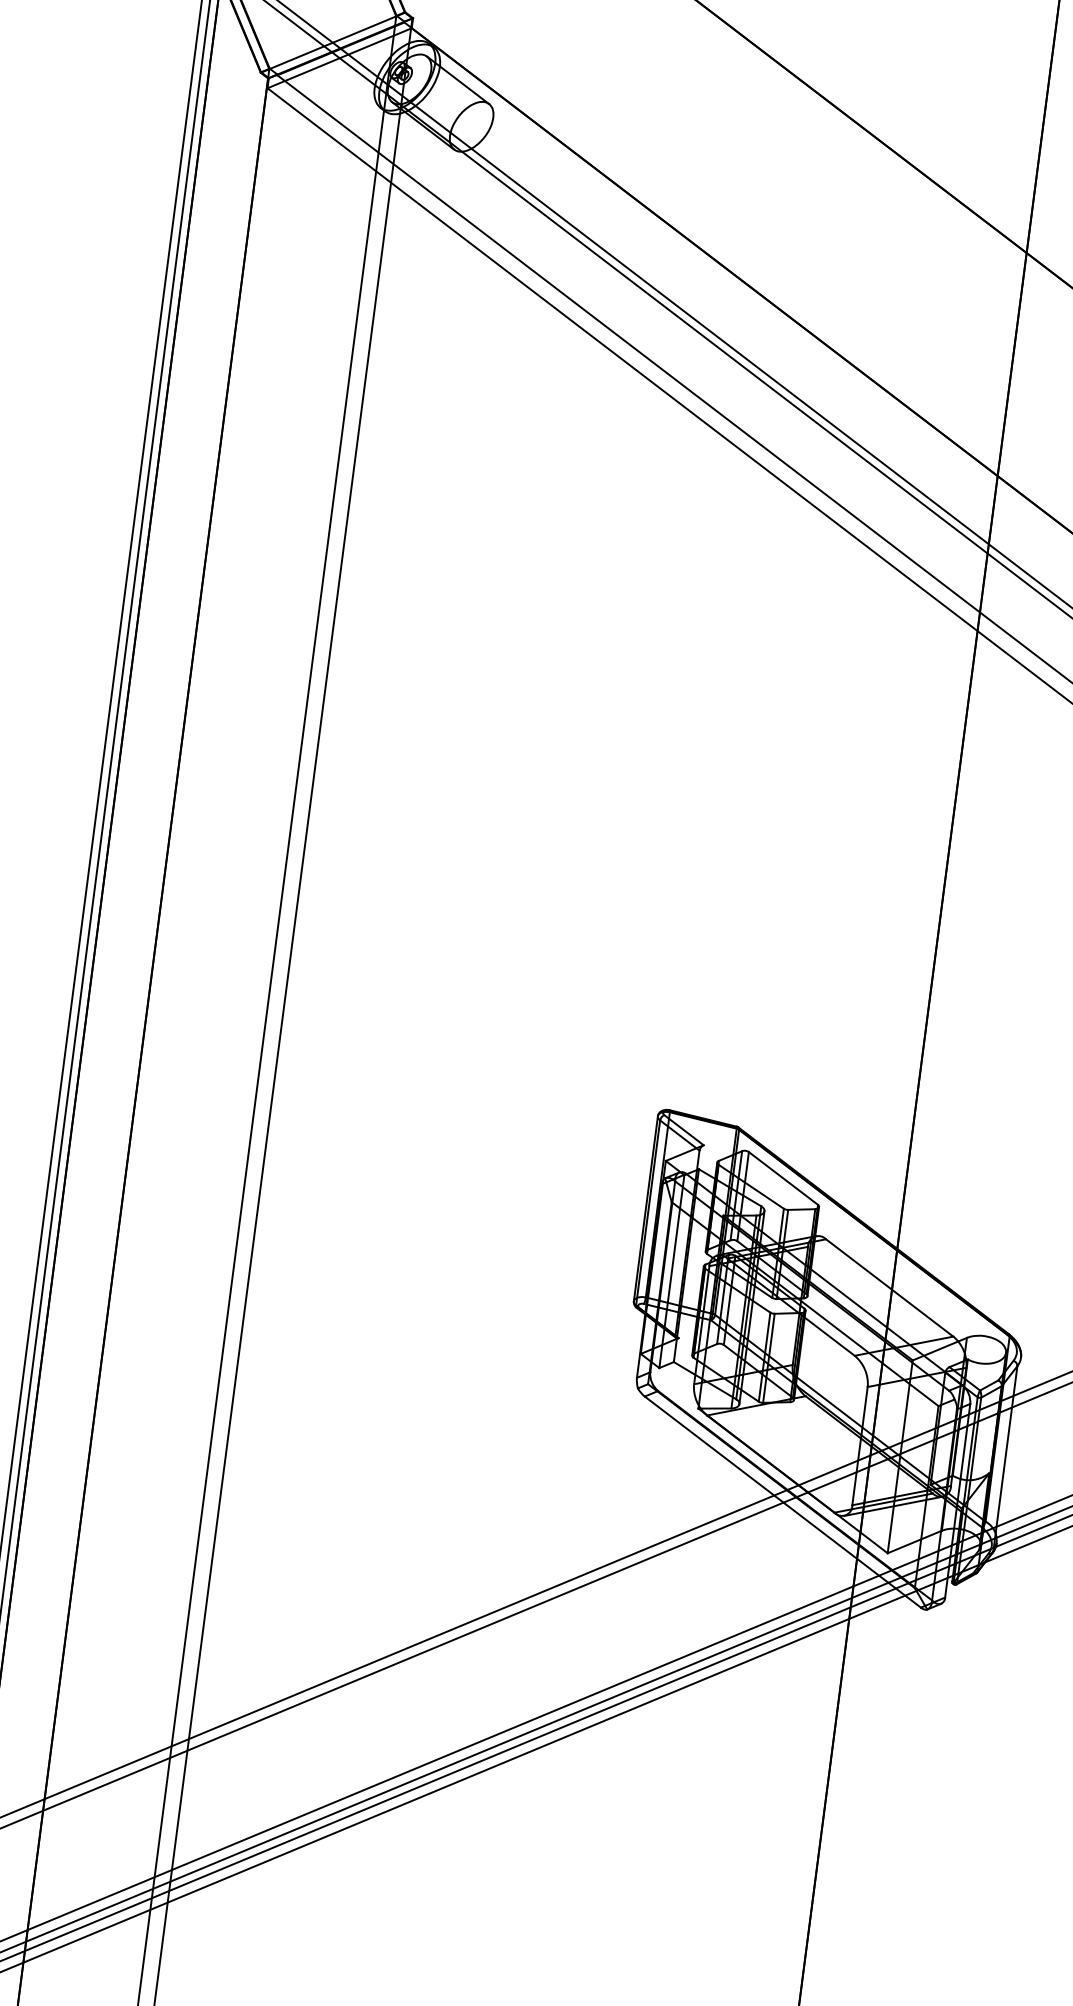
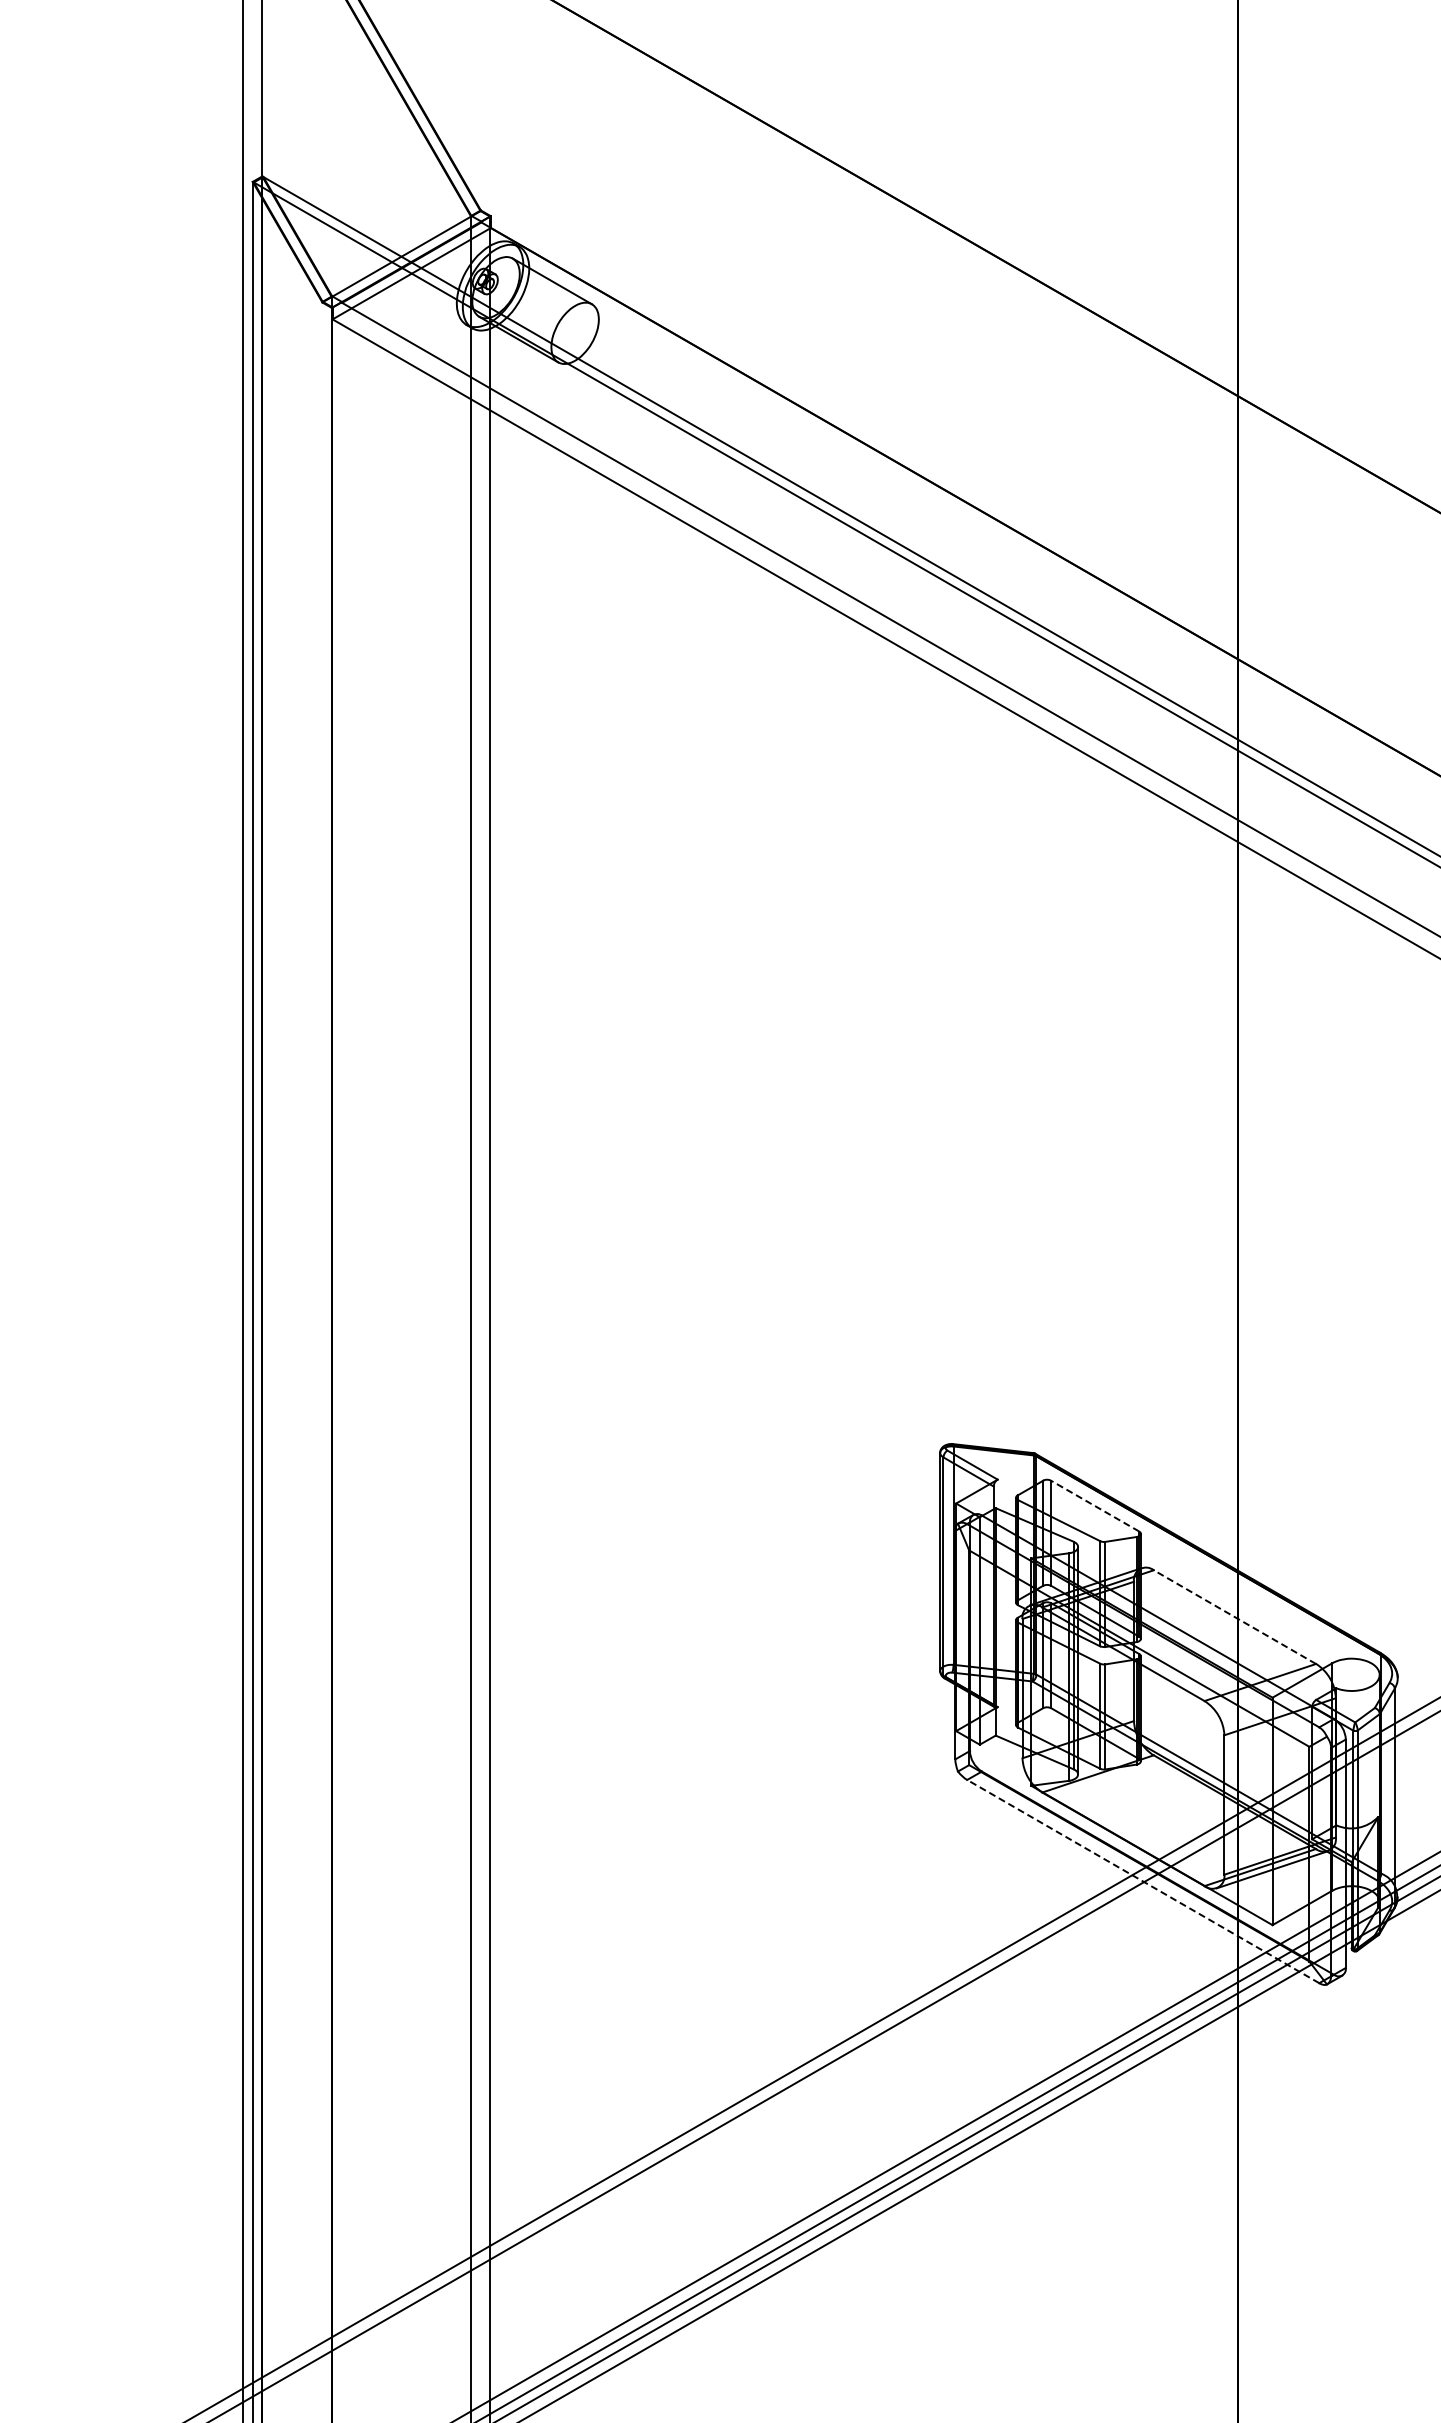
line: (783, 1178) -> (1095, 1506), solid -> dashed
line: (889, 1288) -> (1234, 1617), solid -> dashed
line: (782, 1501) -> (1142, 1881), solid -> dashed

